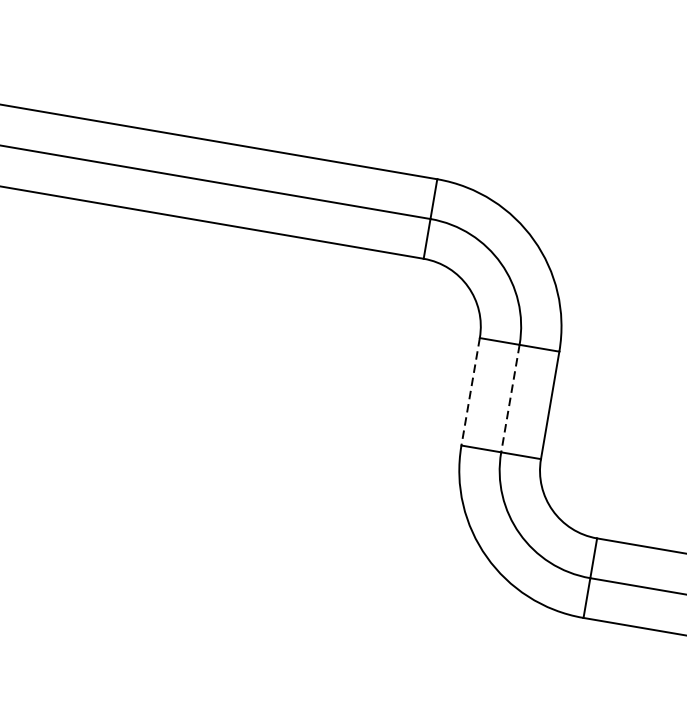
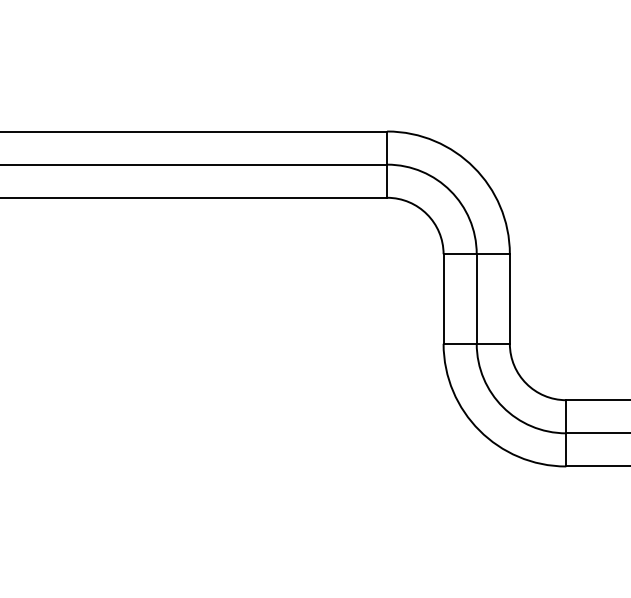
line: (470, 392) -> (443, 299), dashed -> solid
line: (510, 399) -> (476, 299), dashed -> solid

